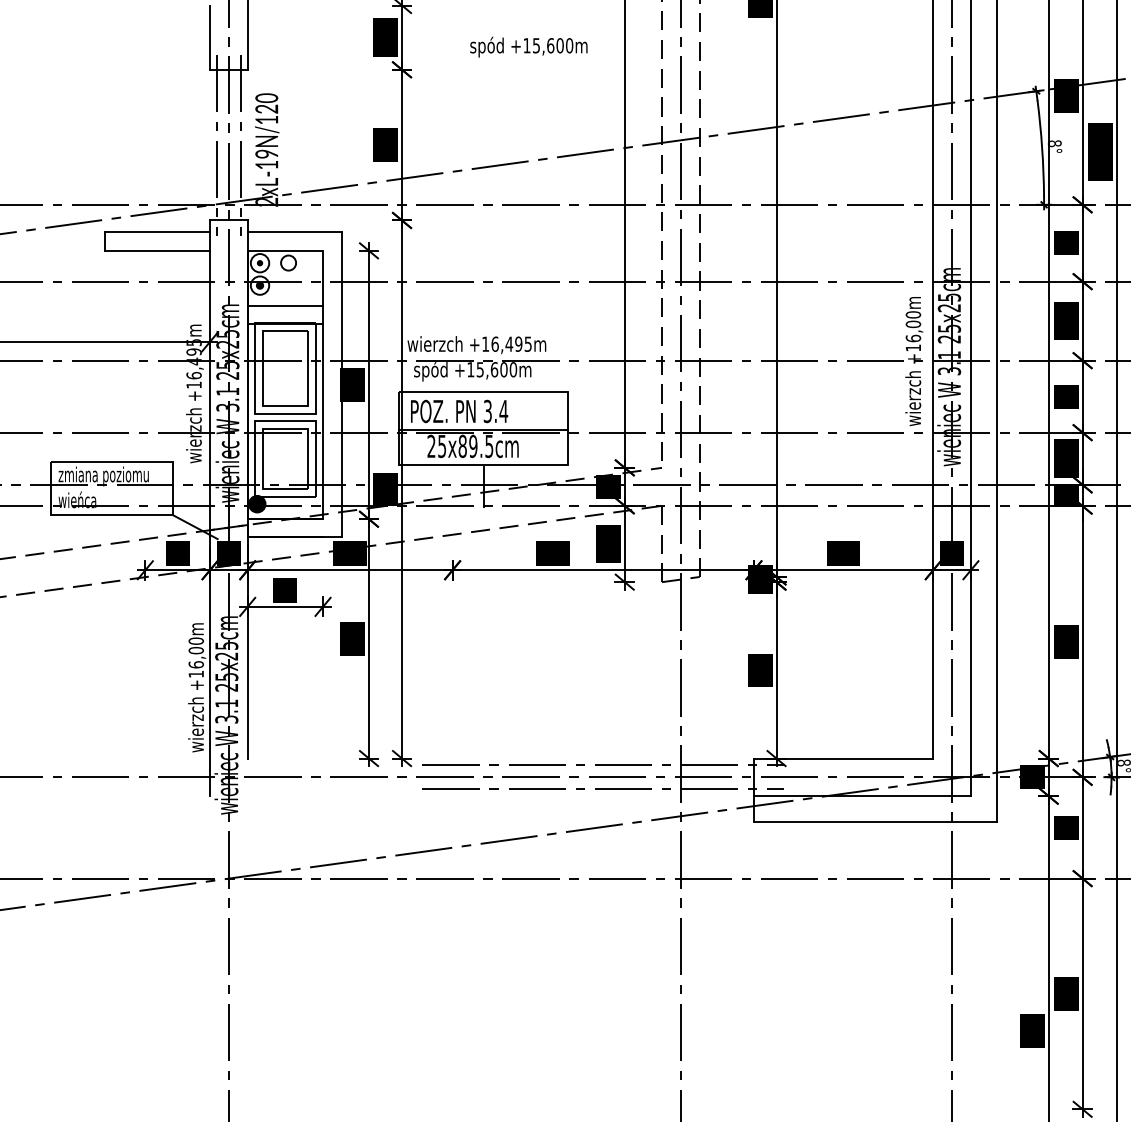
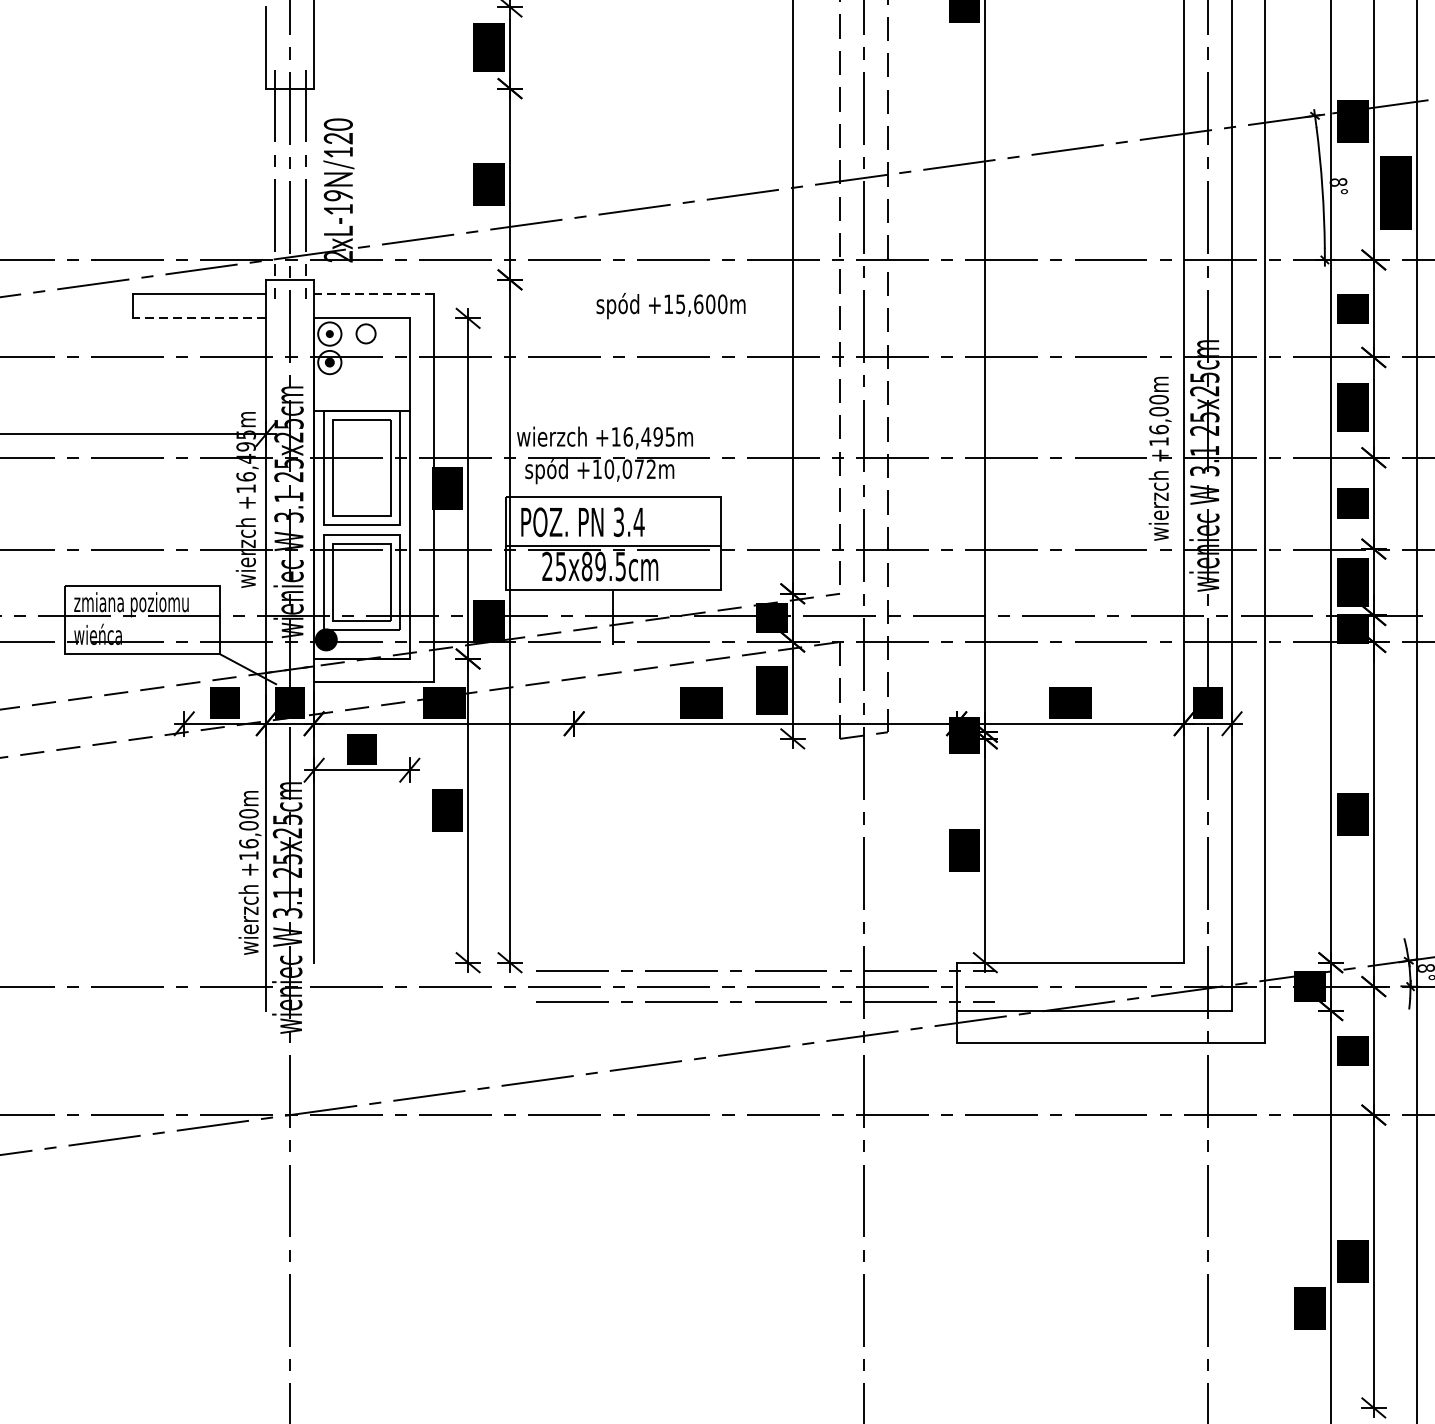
text: (528, 46) -> (670, 305), moved
line: (294, 232) -> (373, 295), solid -> dashed
line: (157, 250) -> (199, 317), solid -> dashed
line: (285, 305) -> (362, 387), removed
text: (496, 369) -> (629, 468), +15,600m -> +10,072m

